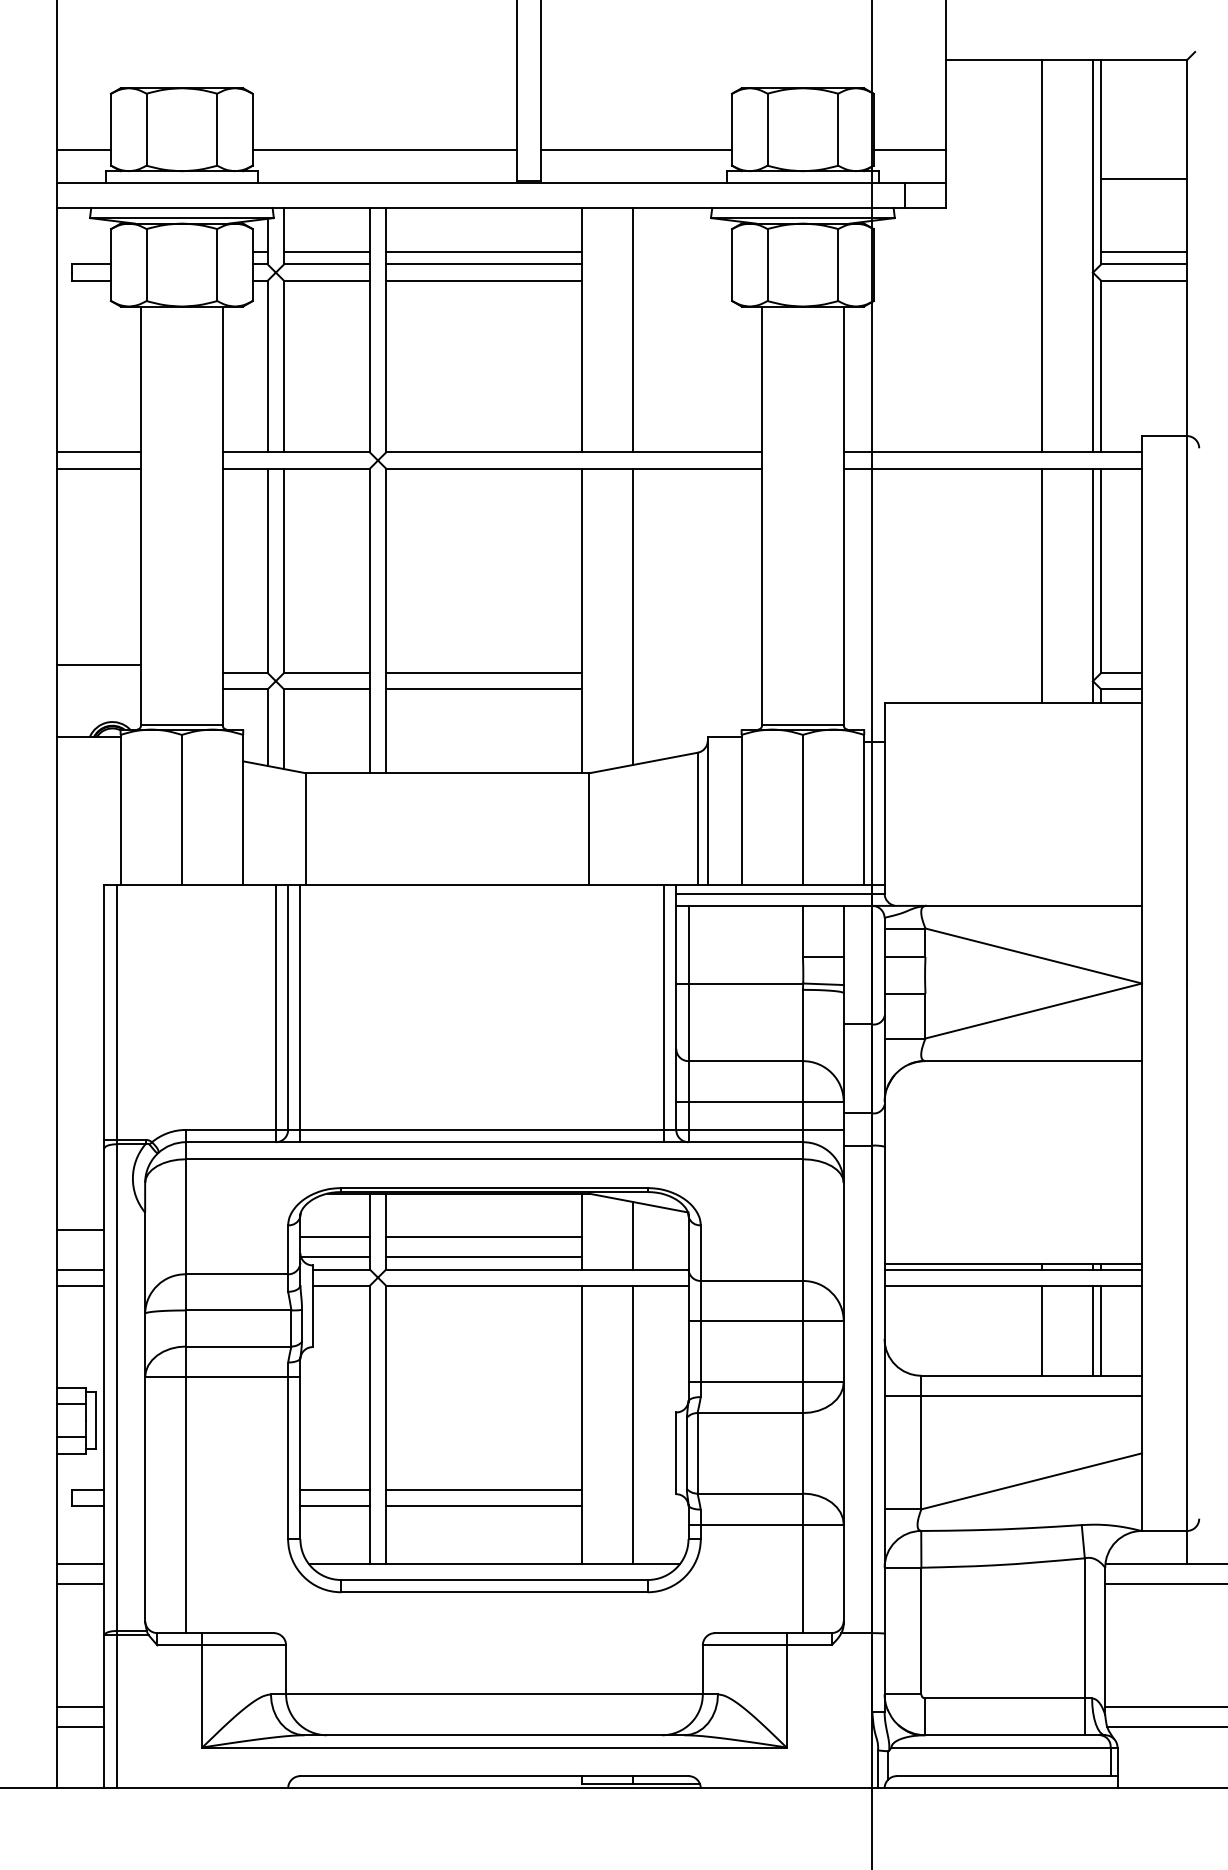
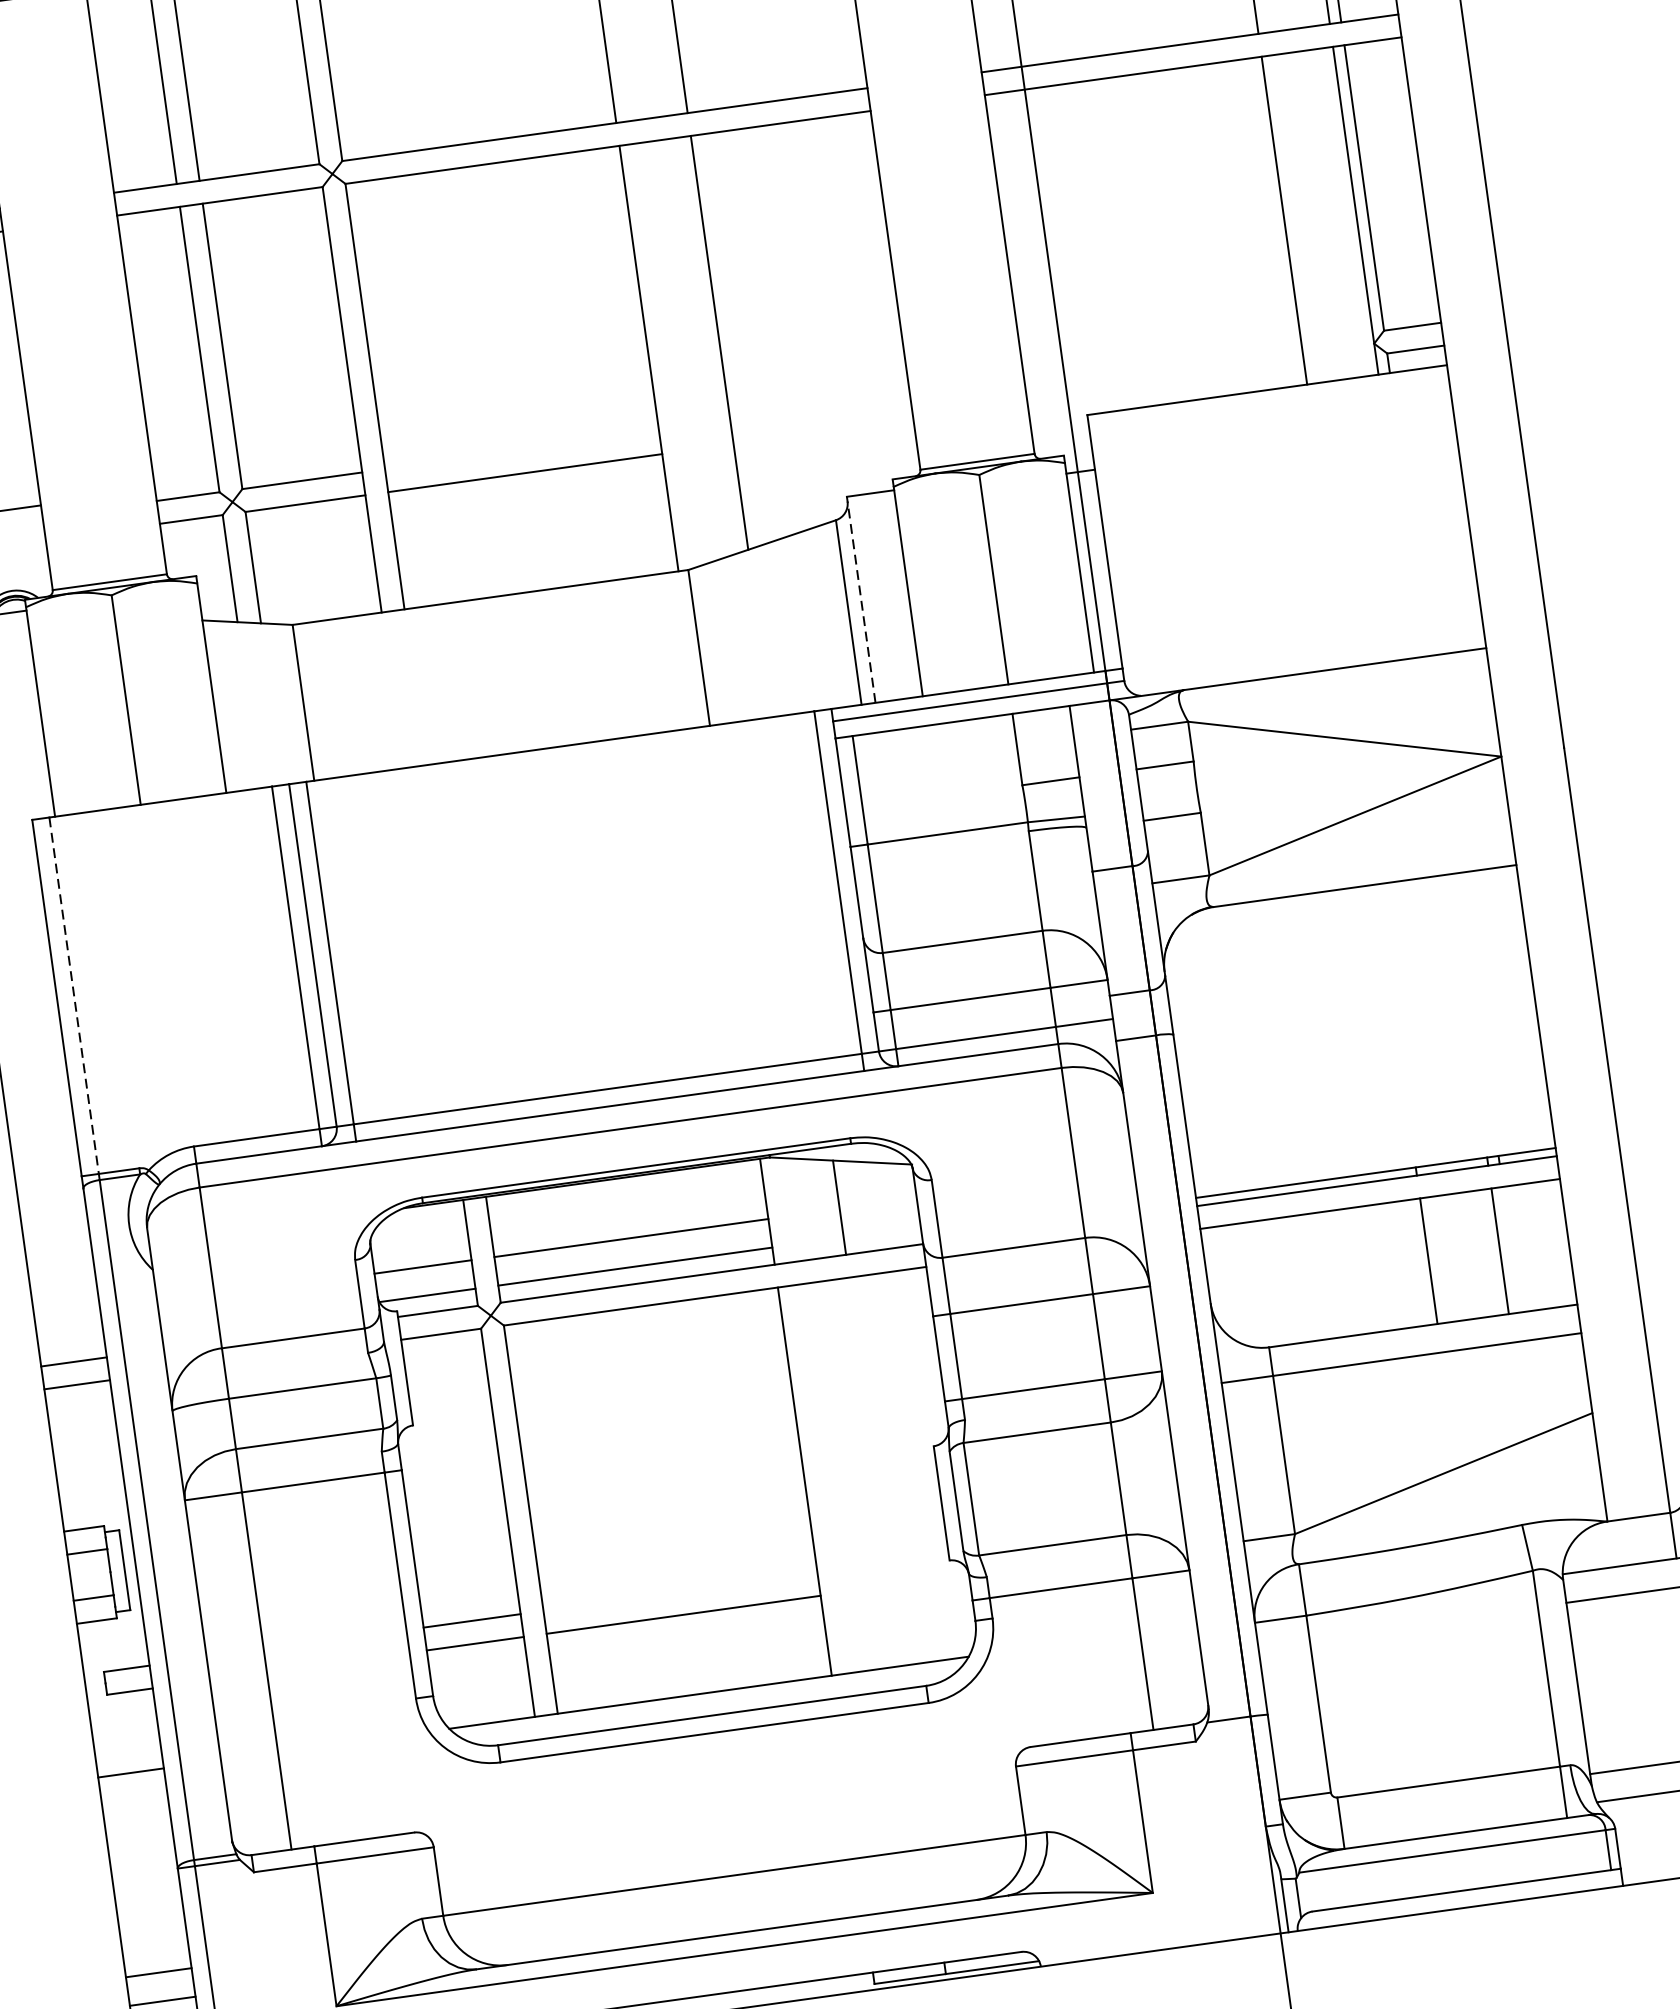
line: (484, 673) -> (522, 450), removed
line: (707, 811) -> (860, 600), solid -> dashed
line: (116, 1012) -> (74, 995), solid -> dashed
line: (80, 1229) -> (65, 1306), removed
line: (1101, 1330) -> (1511, 1249), removed
line: (633, 1424) -> (876, 1471), removed
line: (484, 1490) -> (680, 1592), removed
line: (80, 1584) -> (134, 1802), removed

